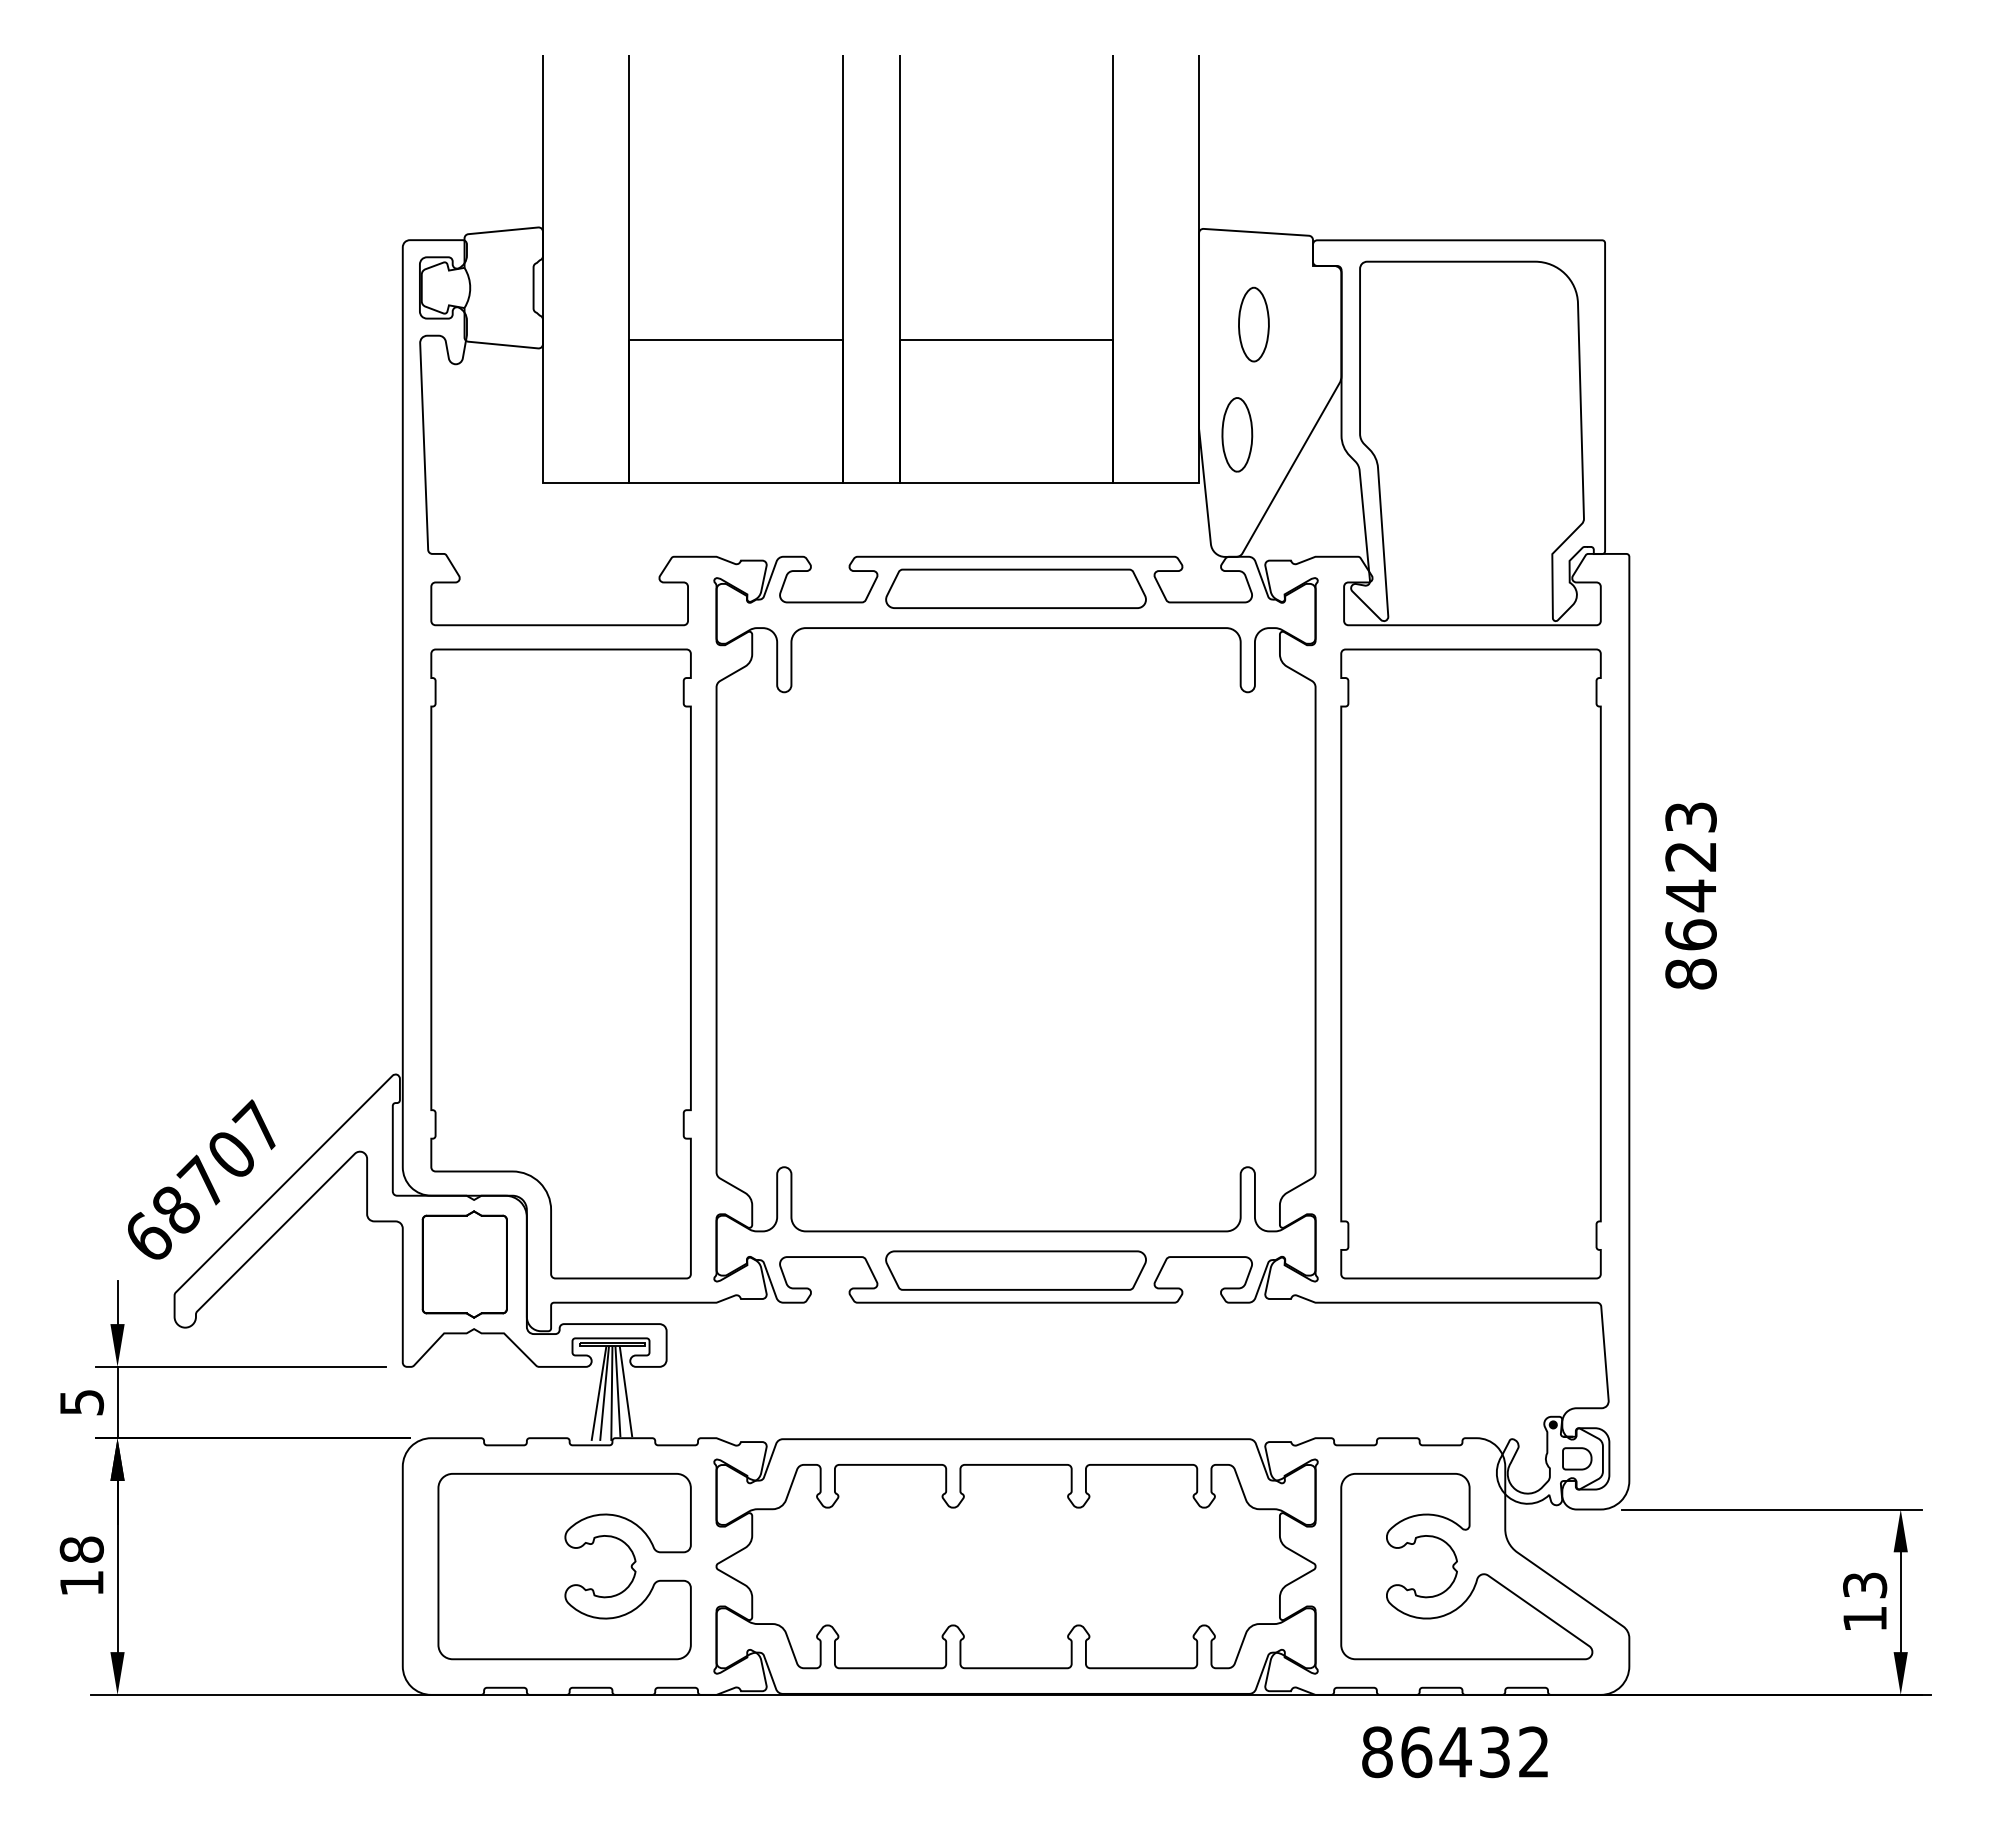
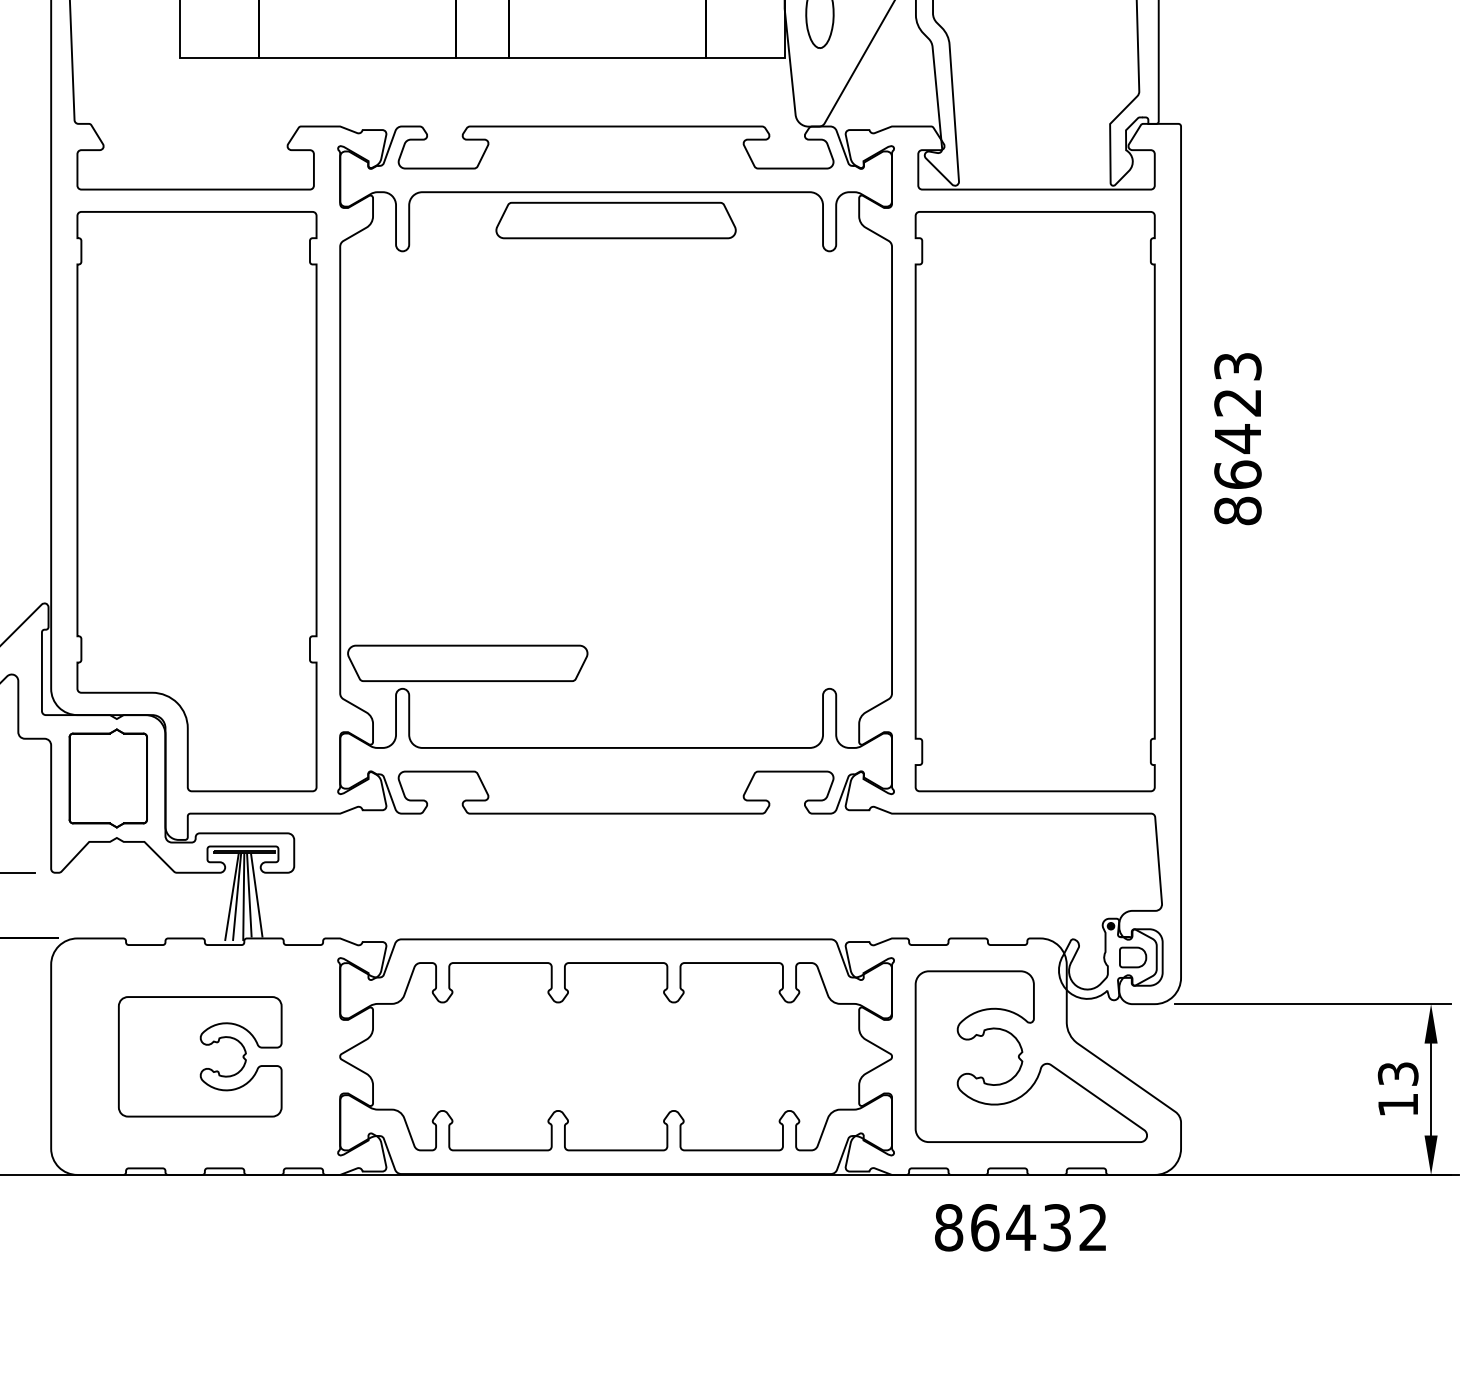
part: (1015, 588) -> (615, 220), moved
part: (1015, 1270) -> (467, 663), moved
part: (564, 1566) -> (200, 1056), size x0.7

